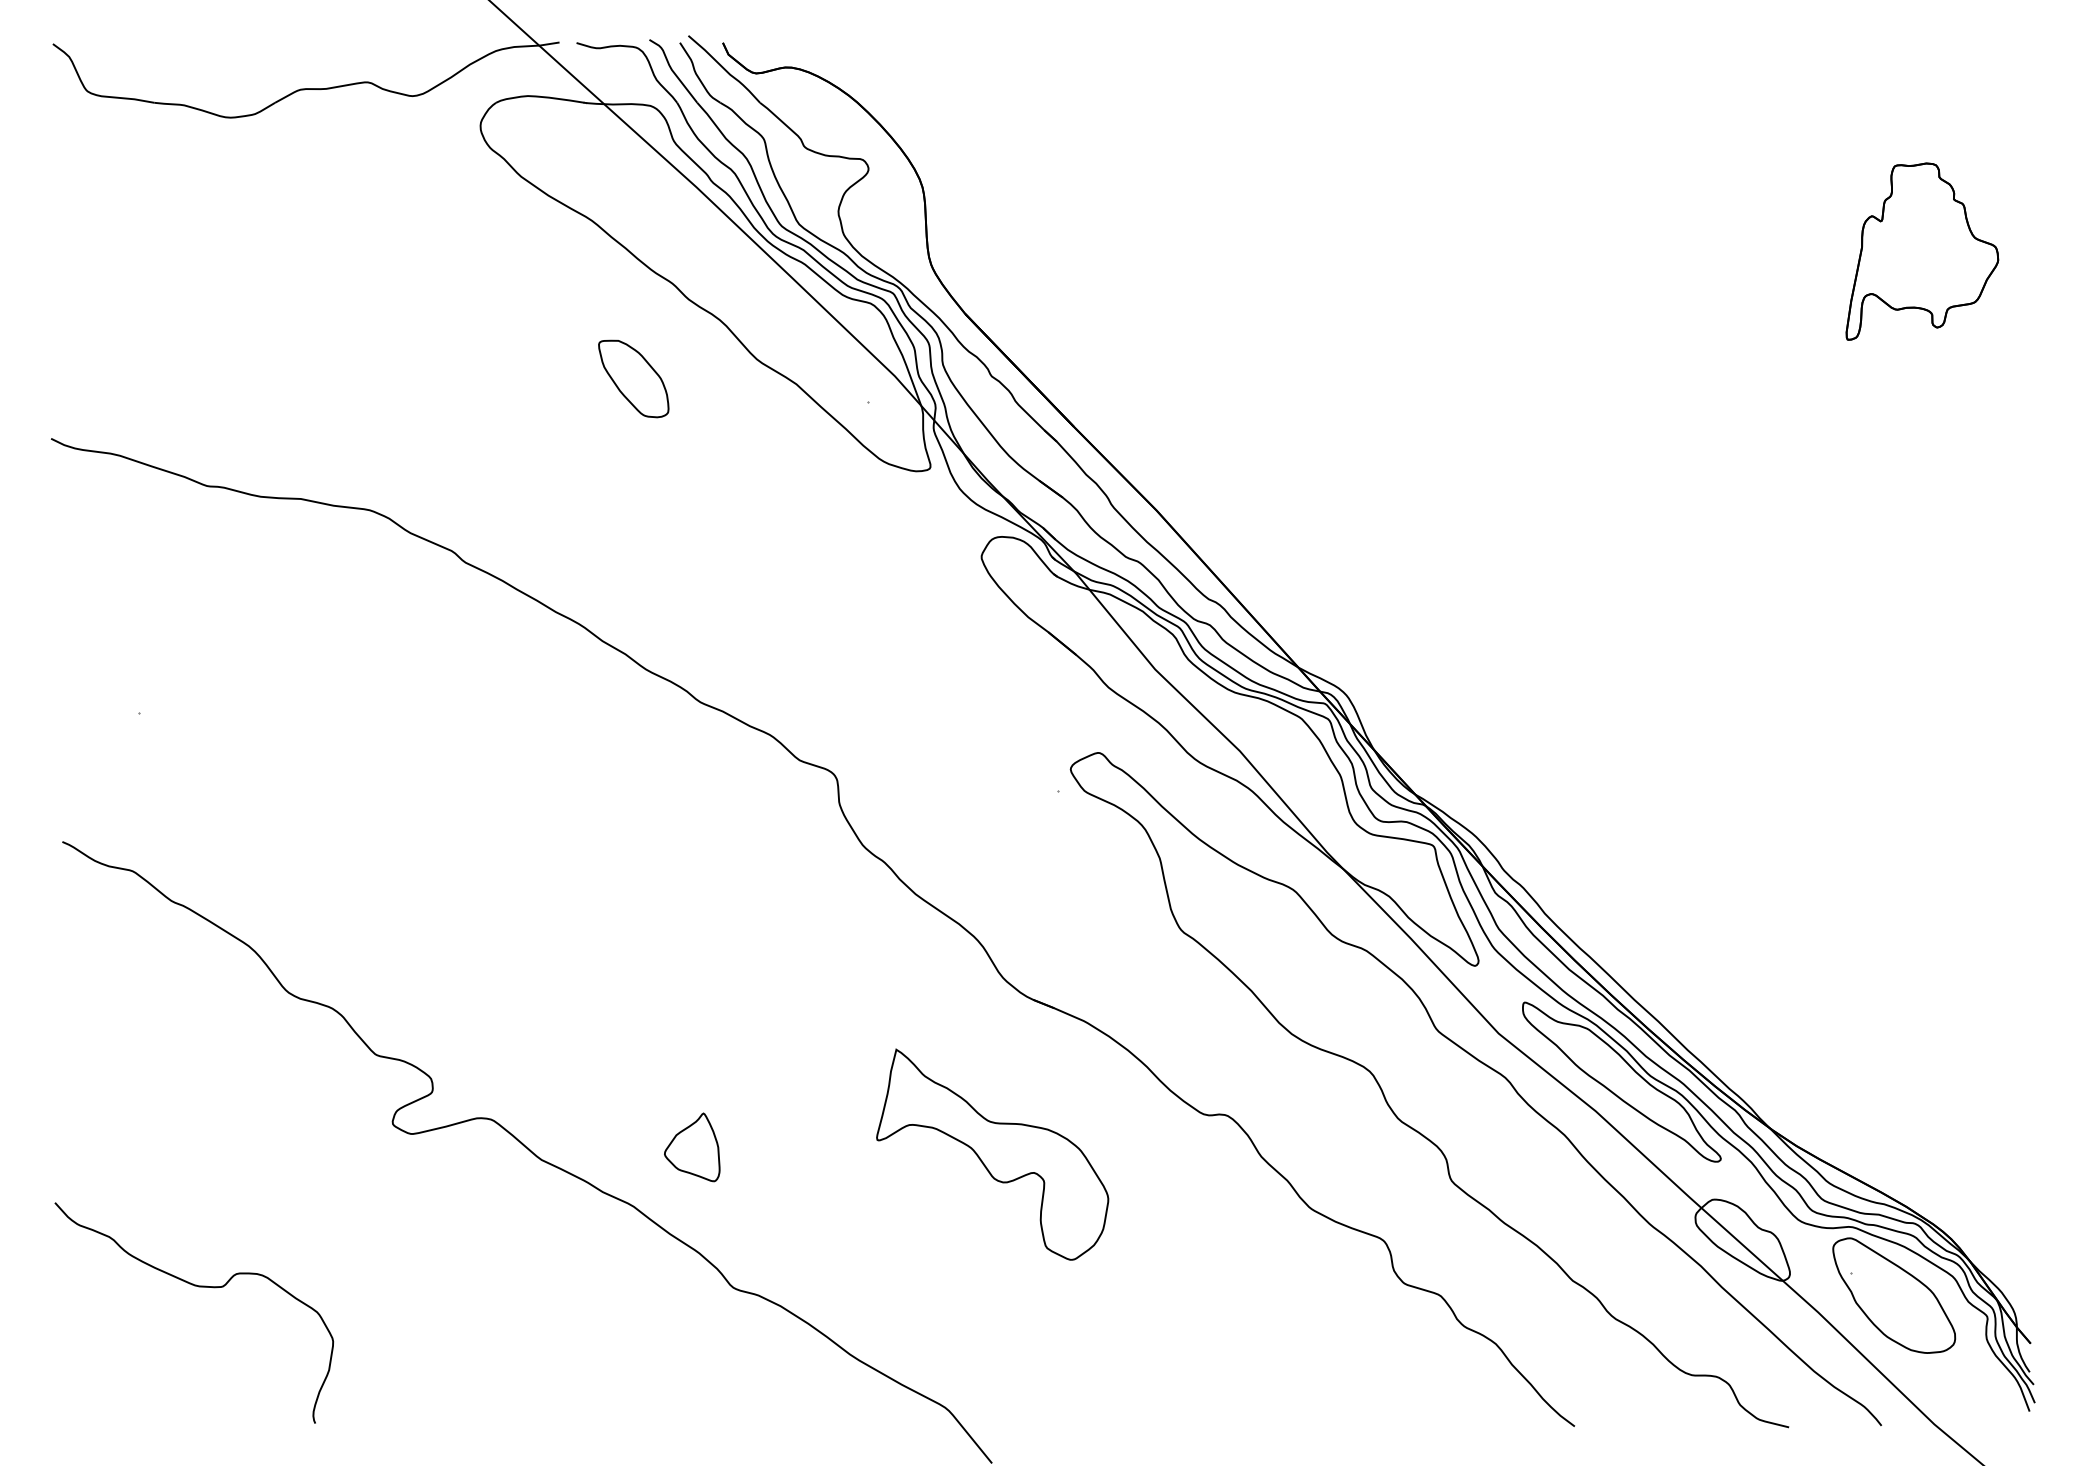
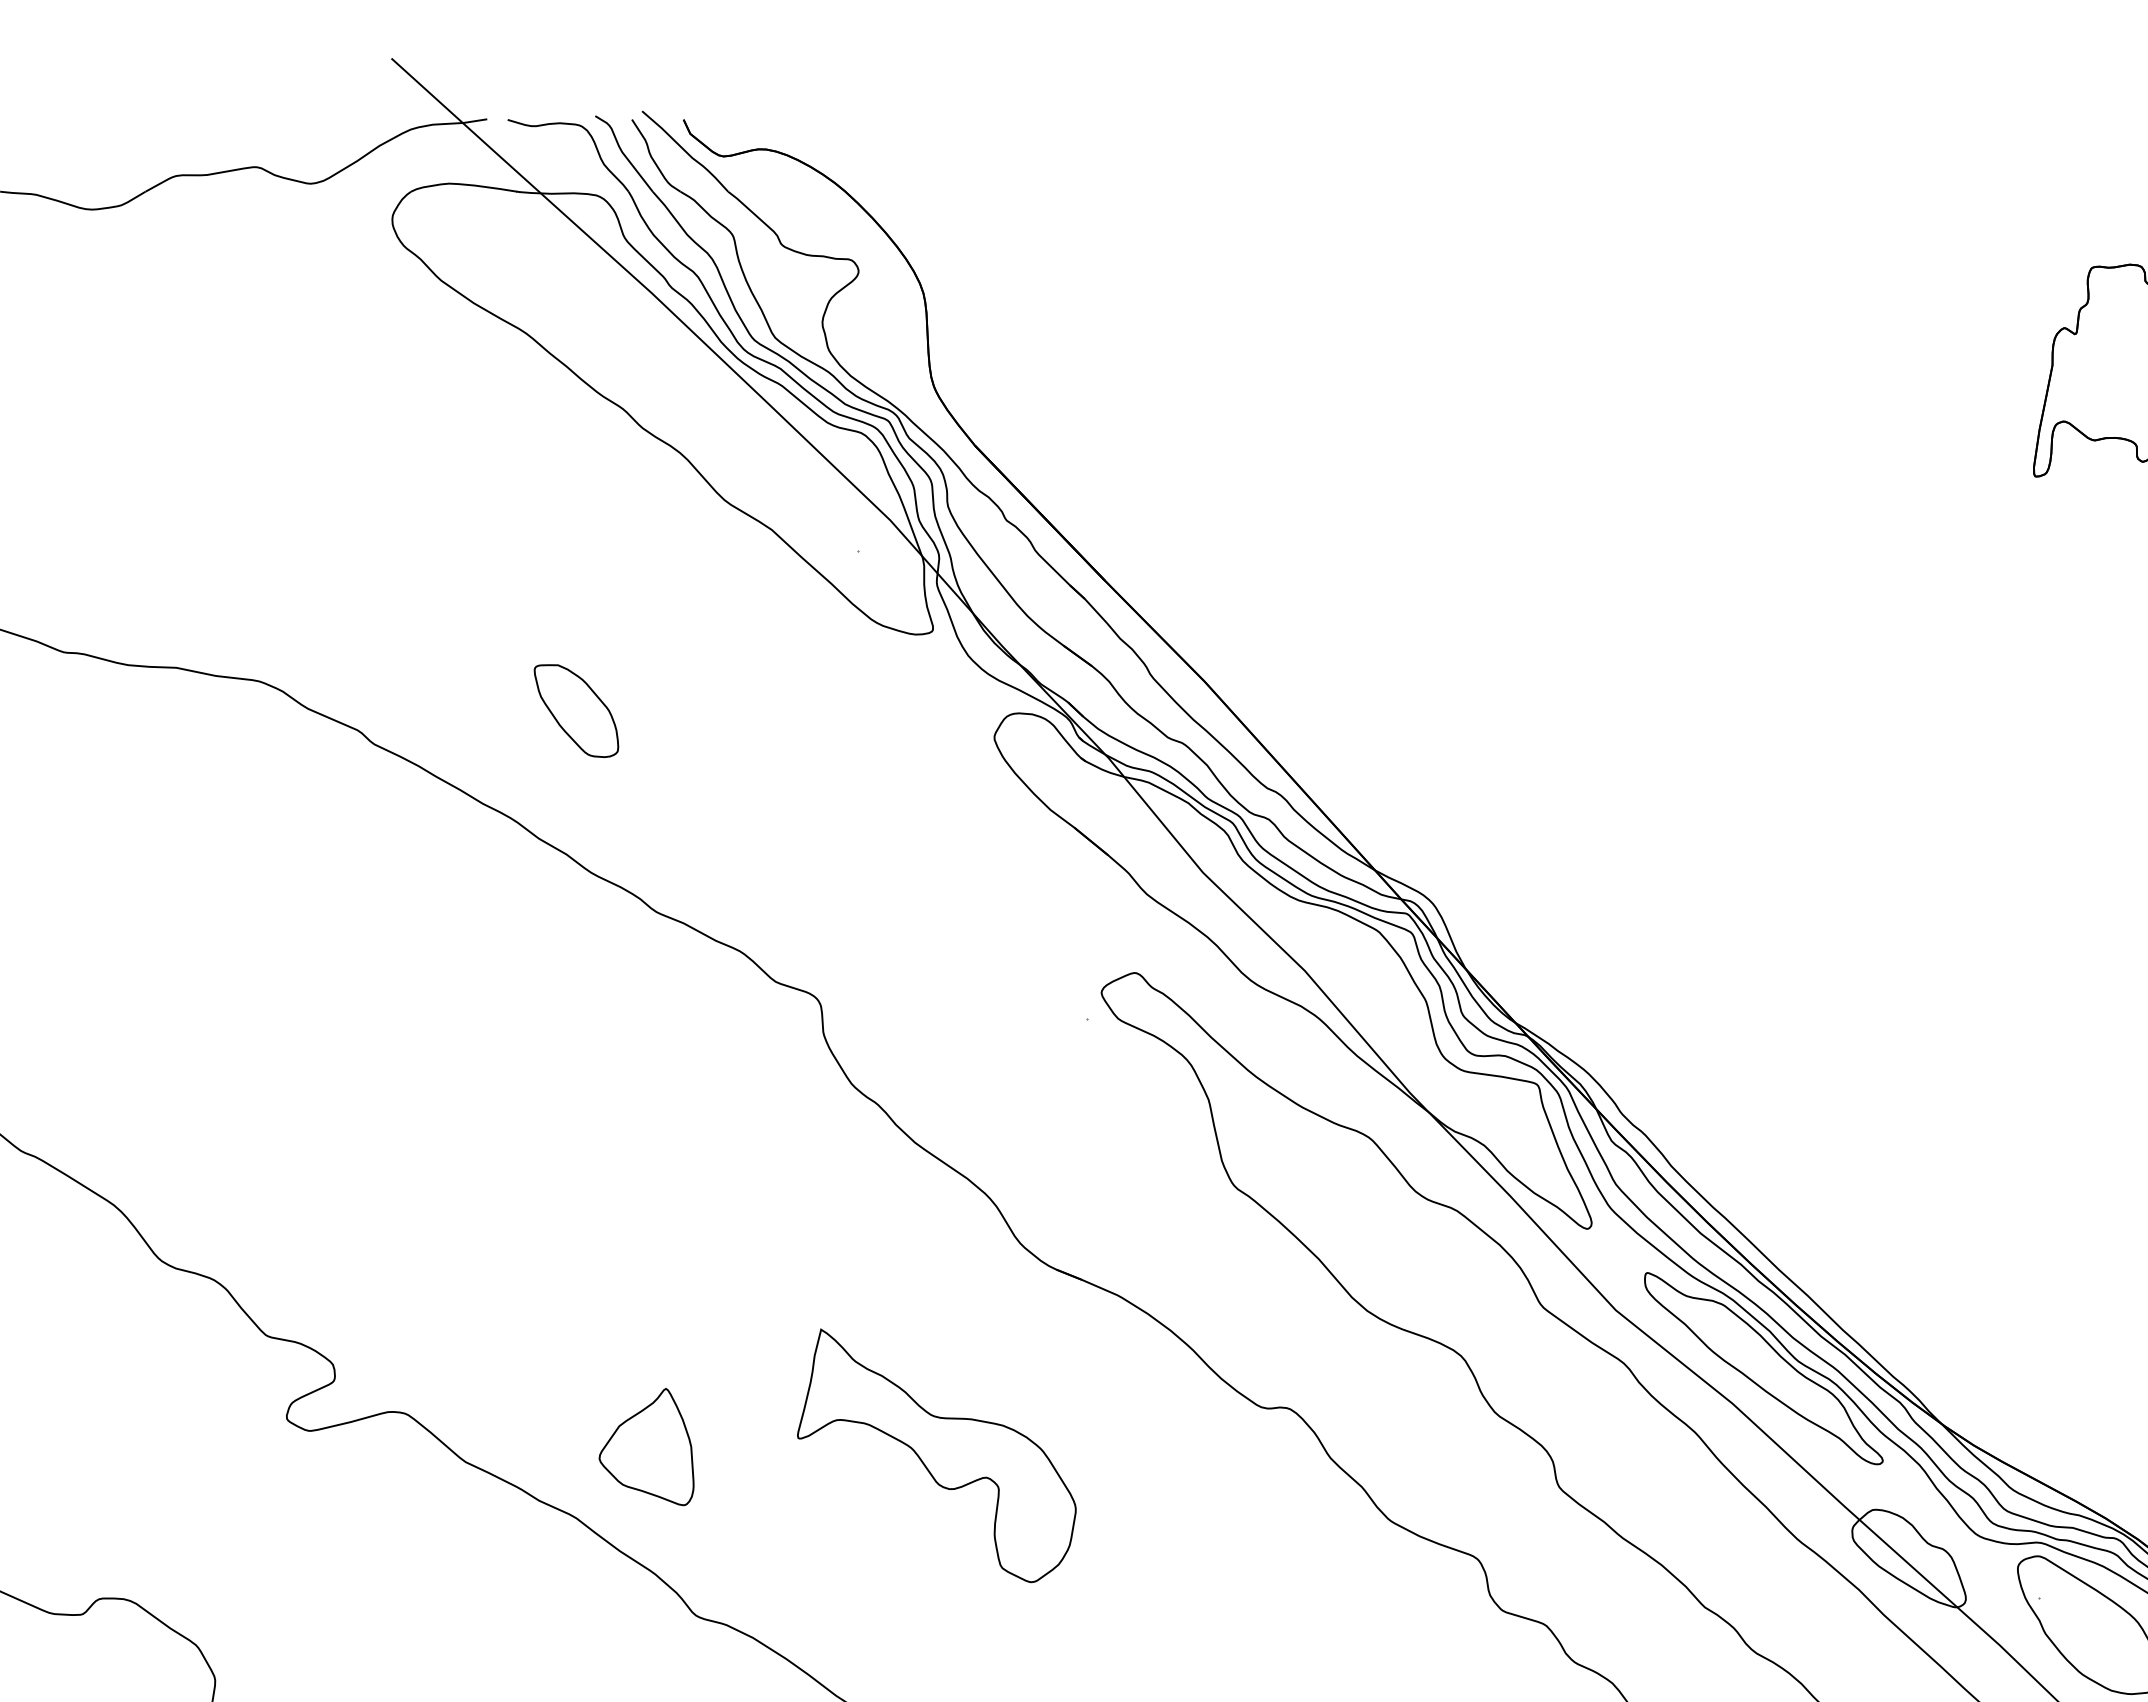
part: (633, 378) -> (576, 710), moved
part: (692, 1147) -> (647, 1447), size x1.43
part: (992, 1154) -> (936, 1455), moved

